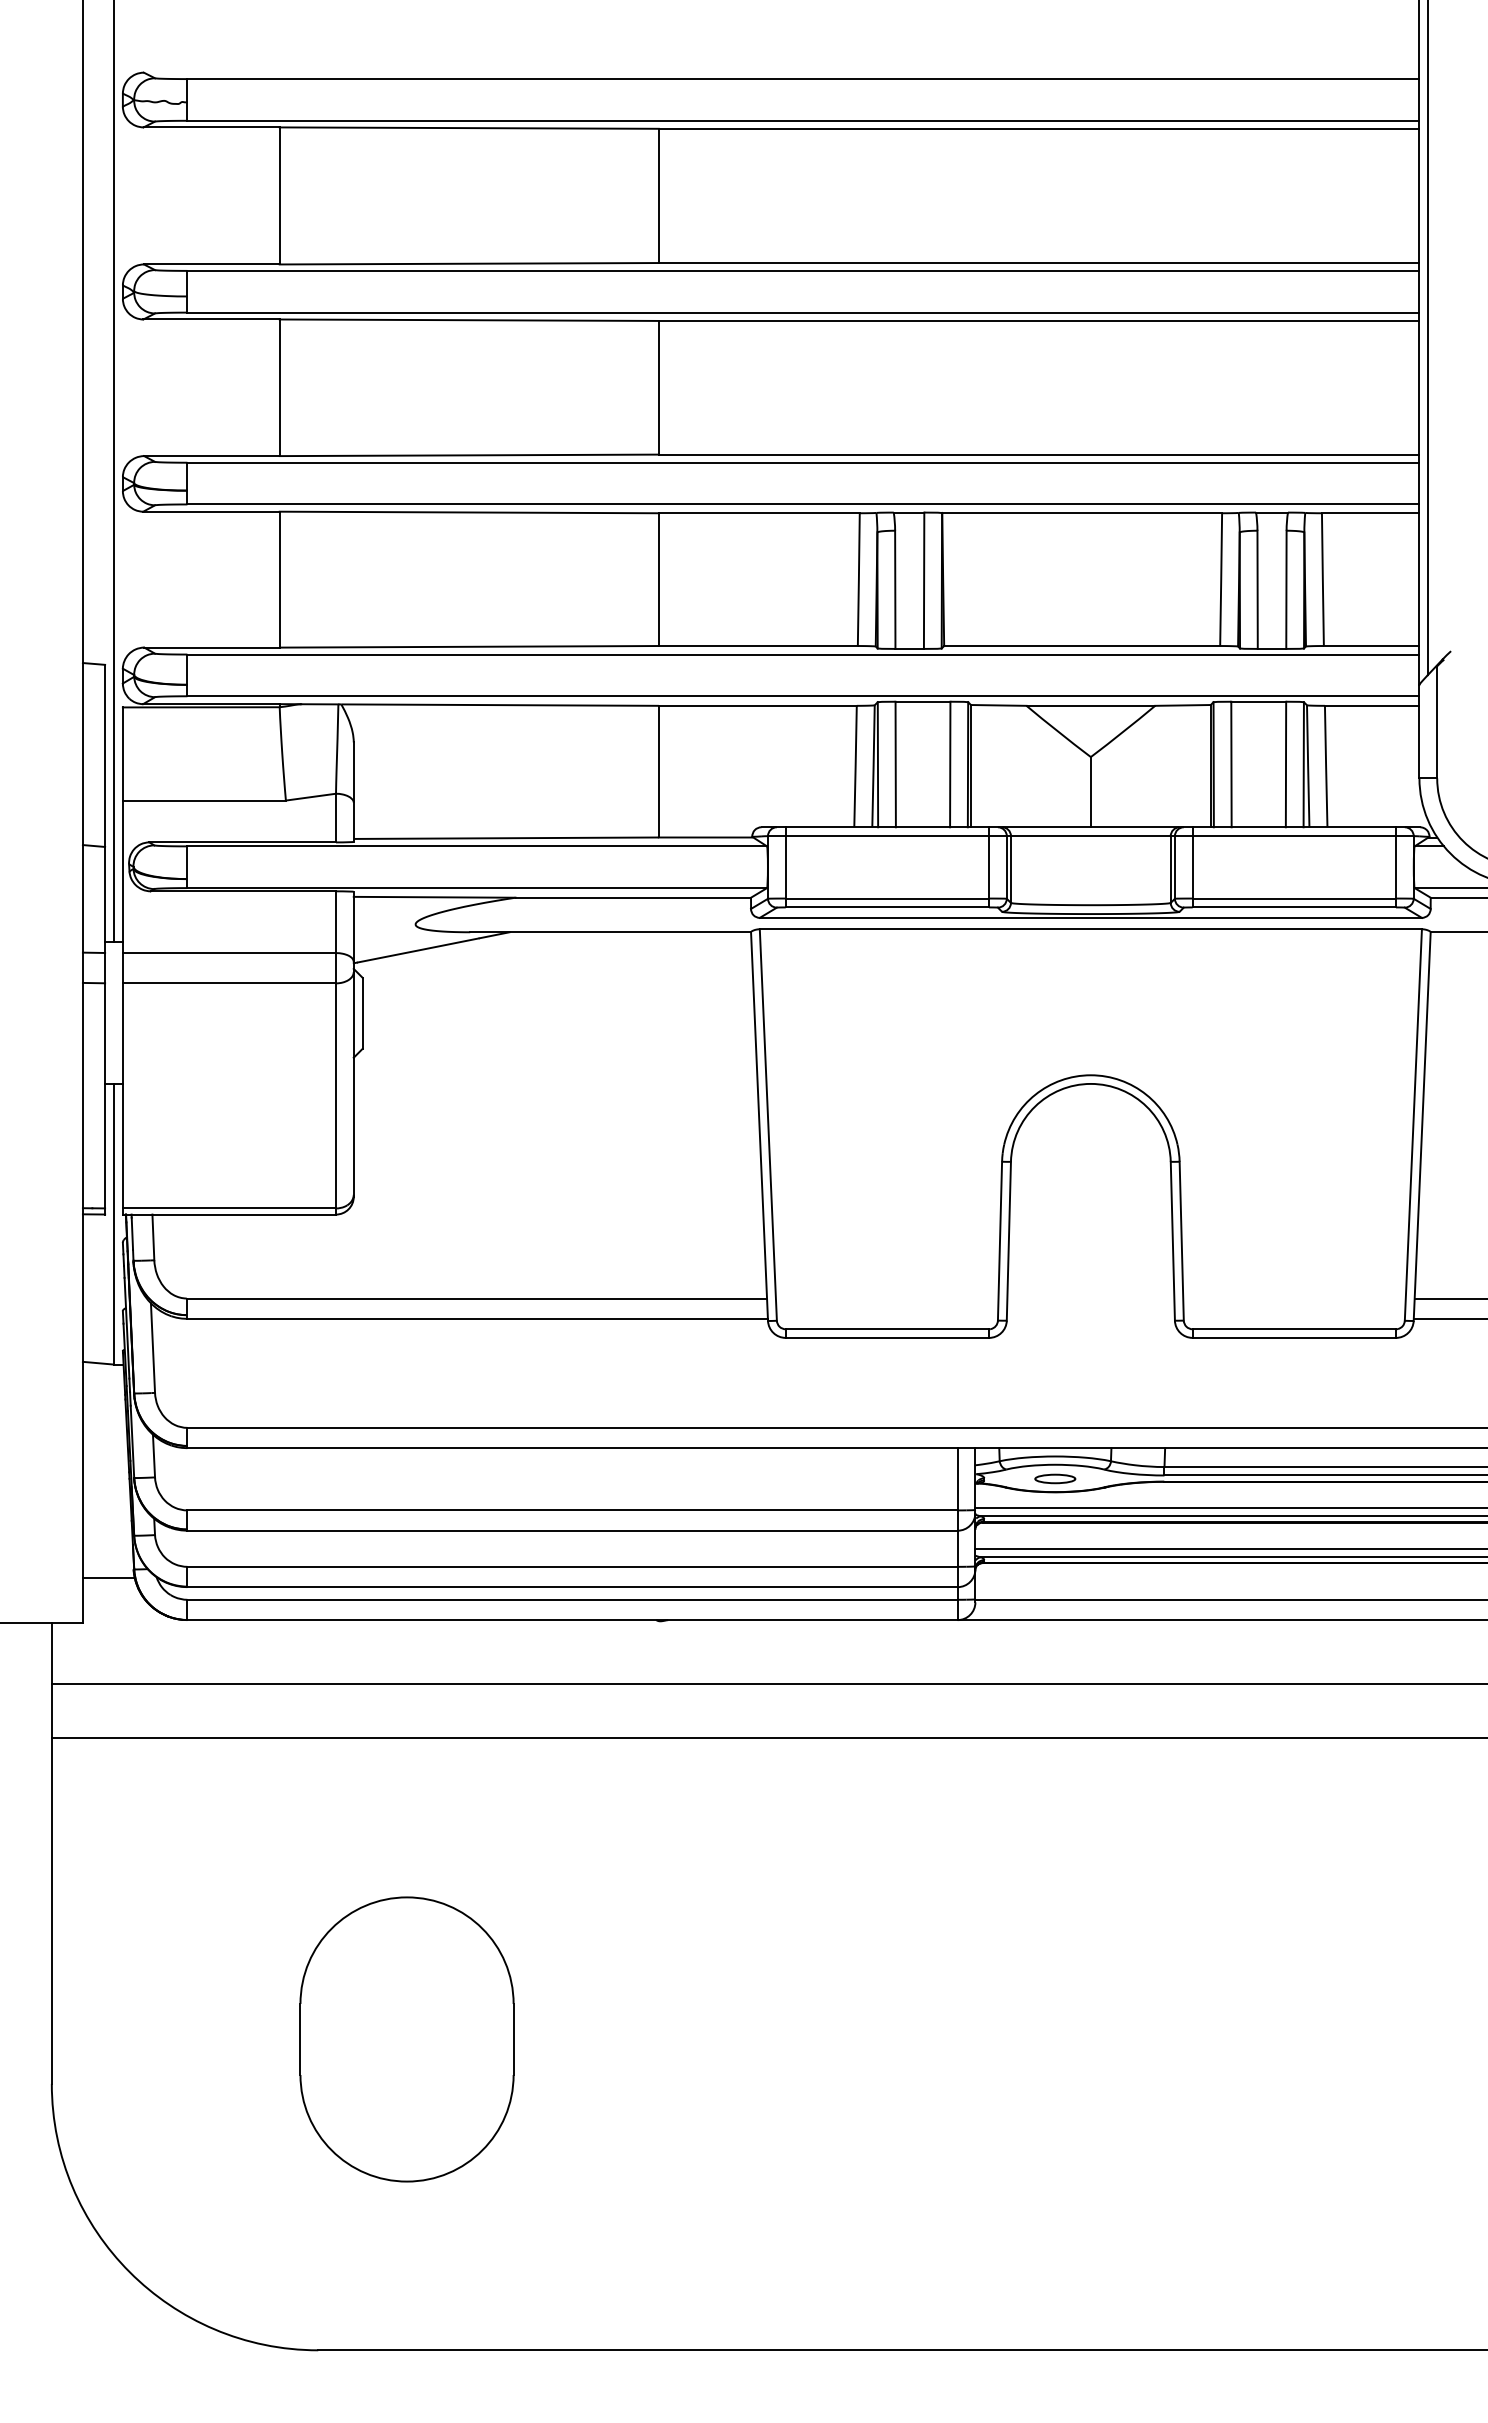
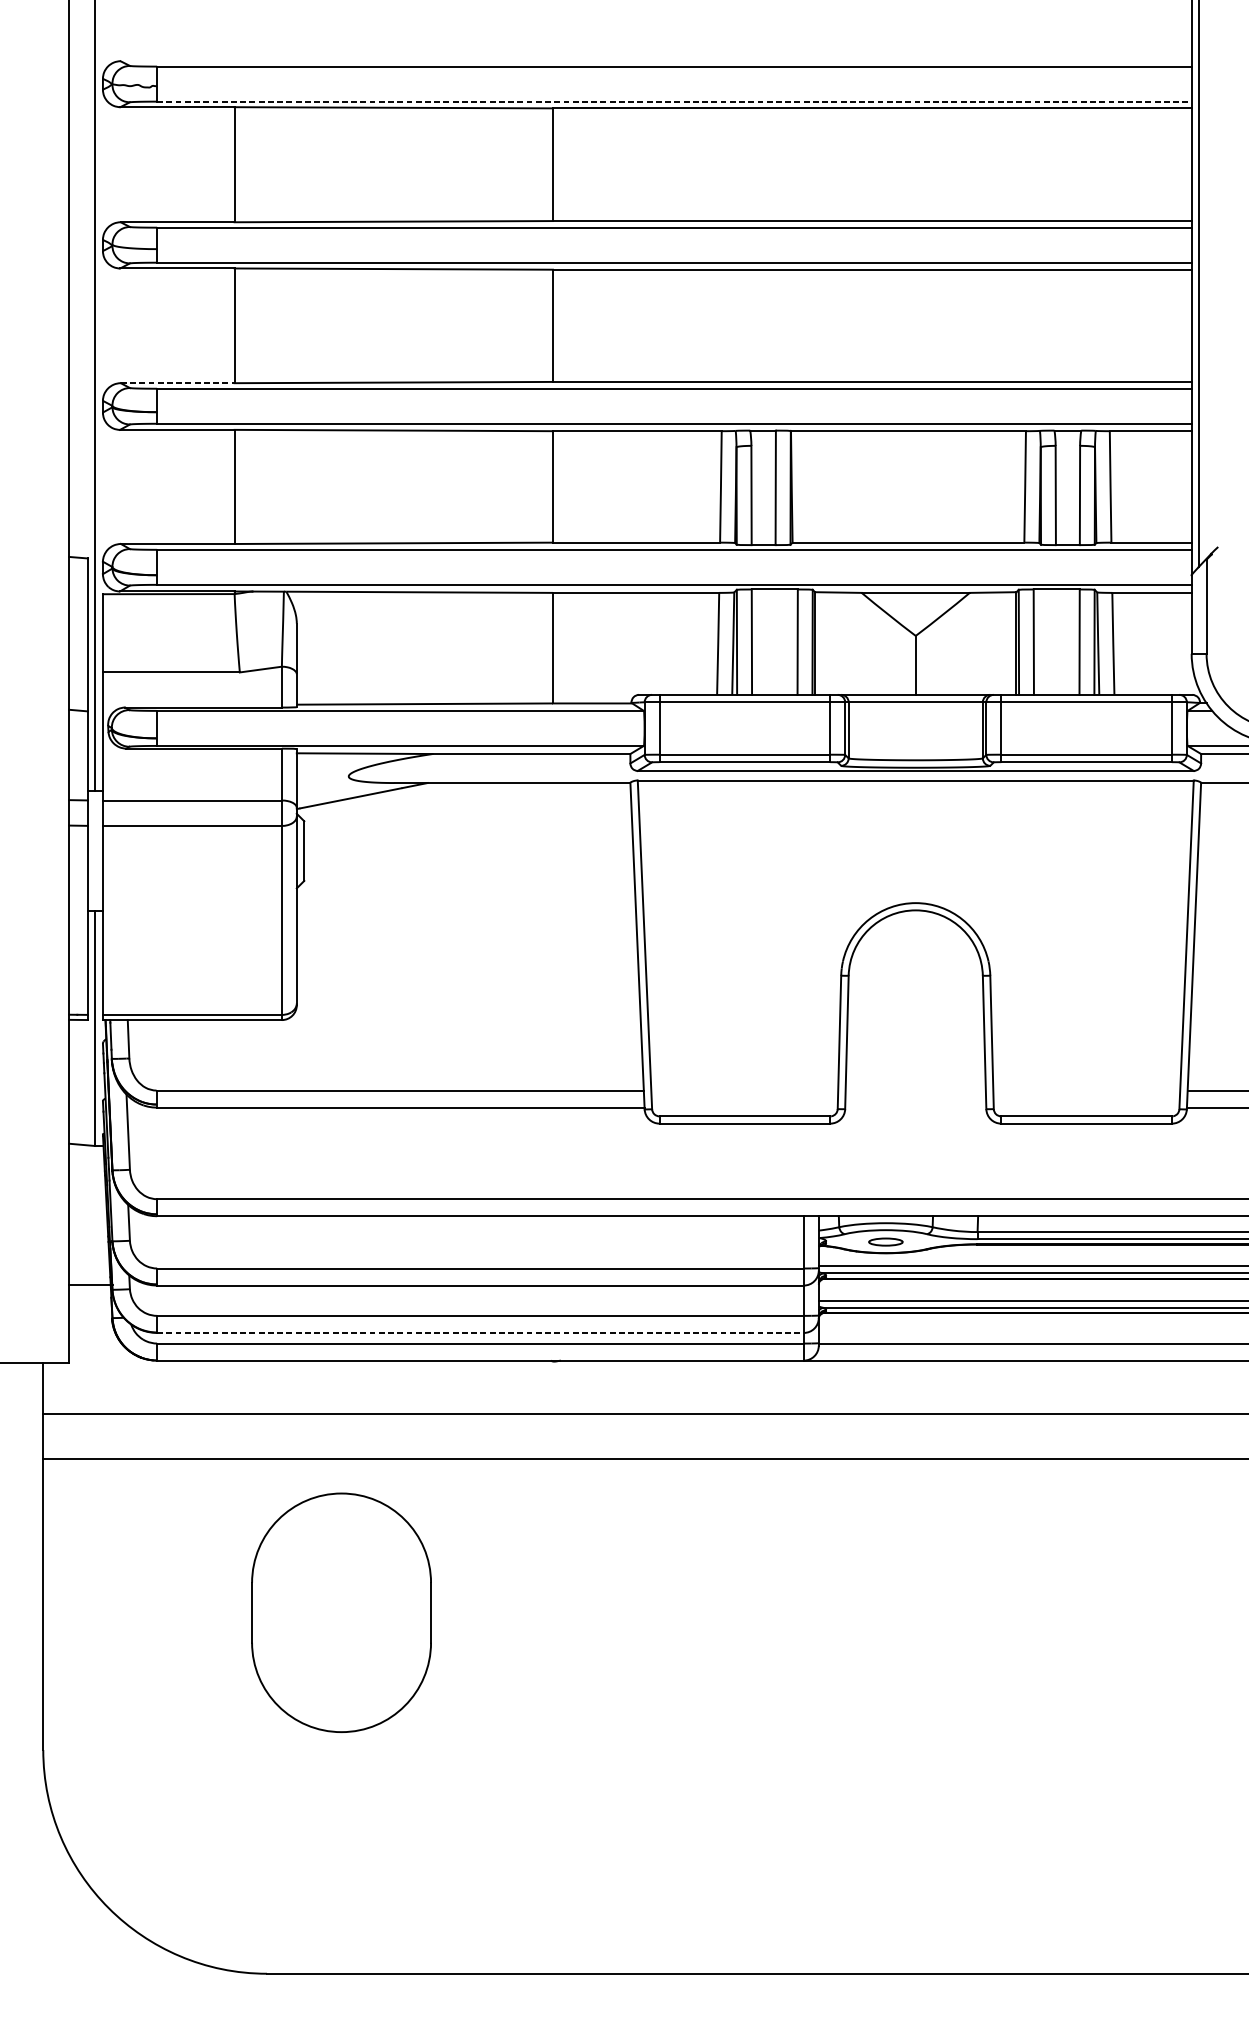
line: (803, 120) -> (674, 101), solid -> dashed
line: (211, 456) -> (177, 383), solid -> dashed
line: (108, 1577) -> (90, 1284), moved
line: (573, 1587) -> (481, 1333), solid -> dashed
part: (406, 2039) -> (341, 1612), moved

